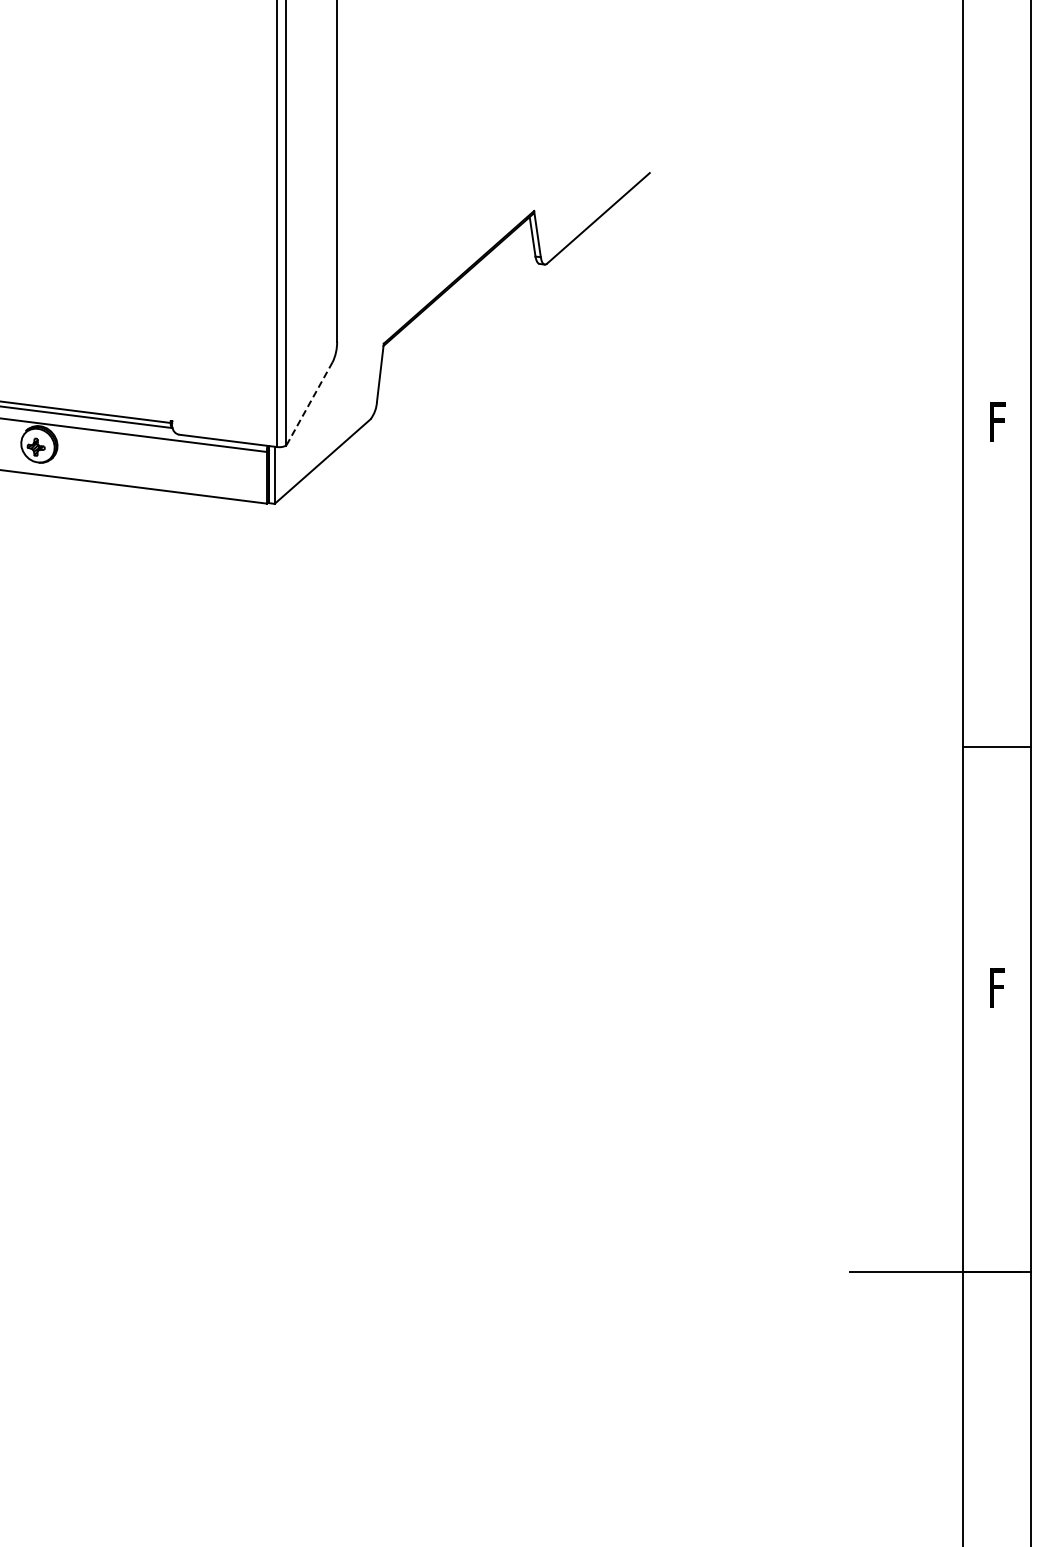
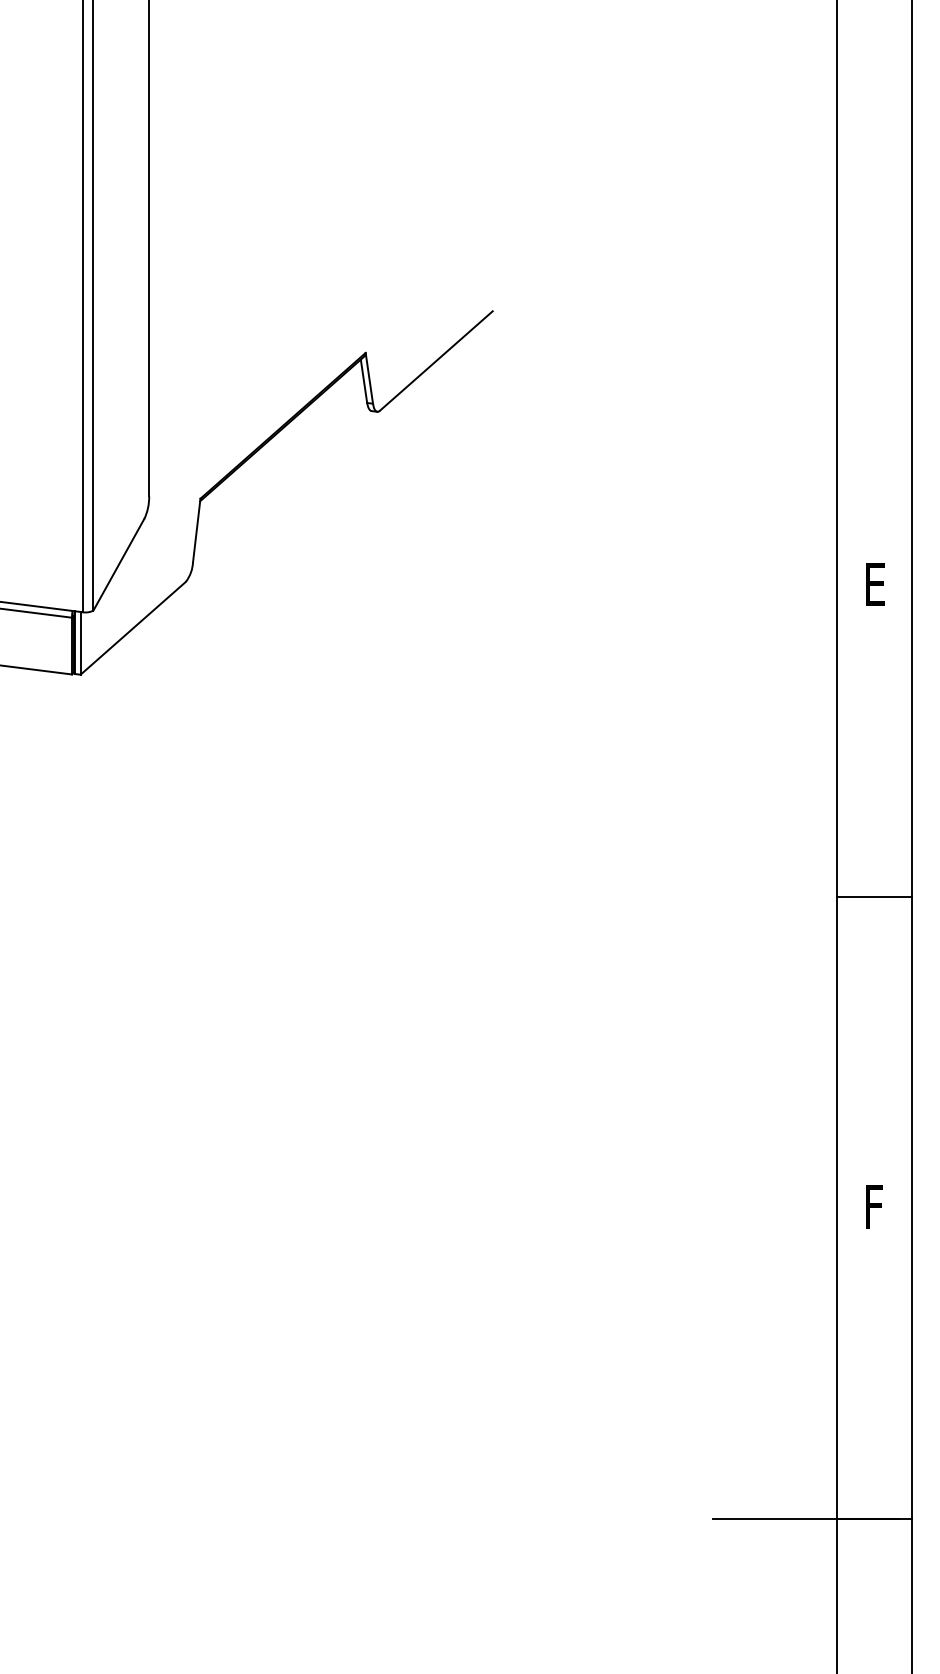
line: (309, 403) -> (118, 564), dashed -> solid
text: (997, 421) -> (874, 584), F -> E
line: (997, 746) -> (874, 896), moved

